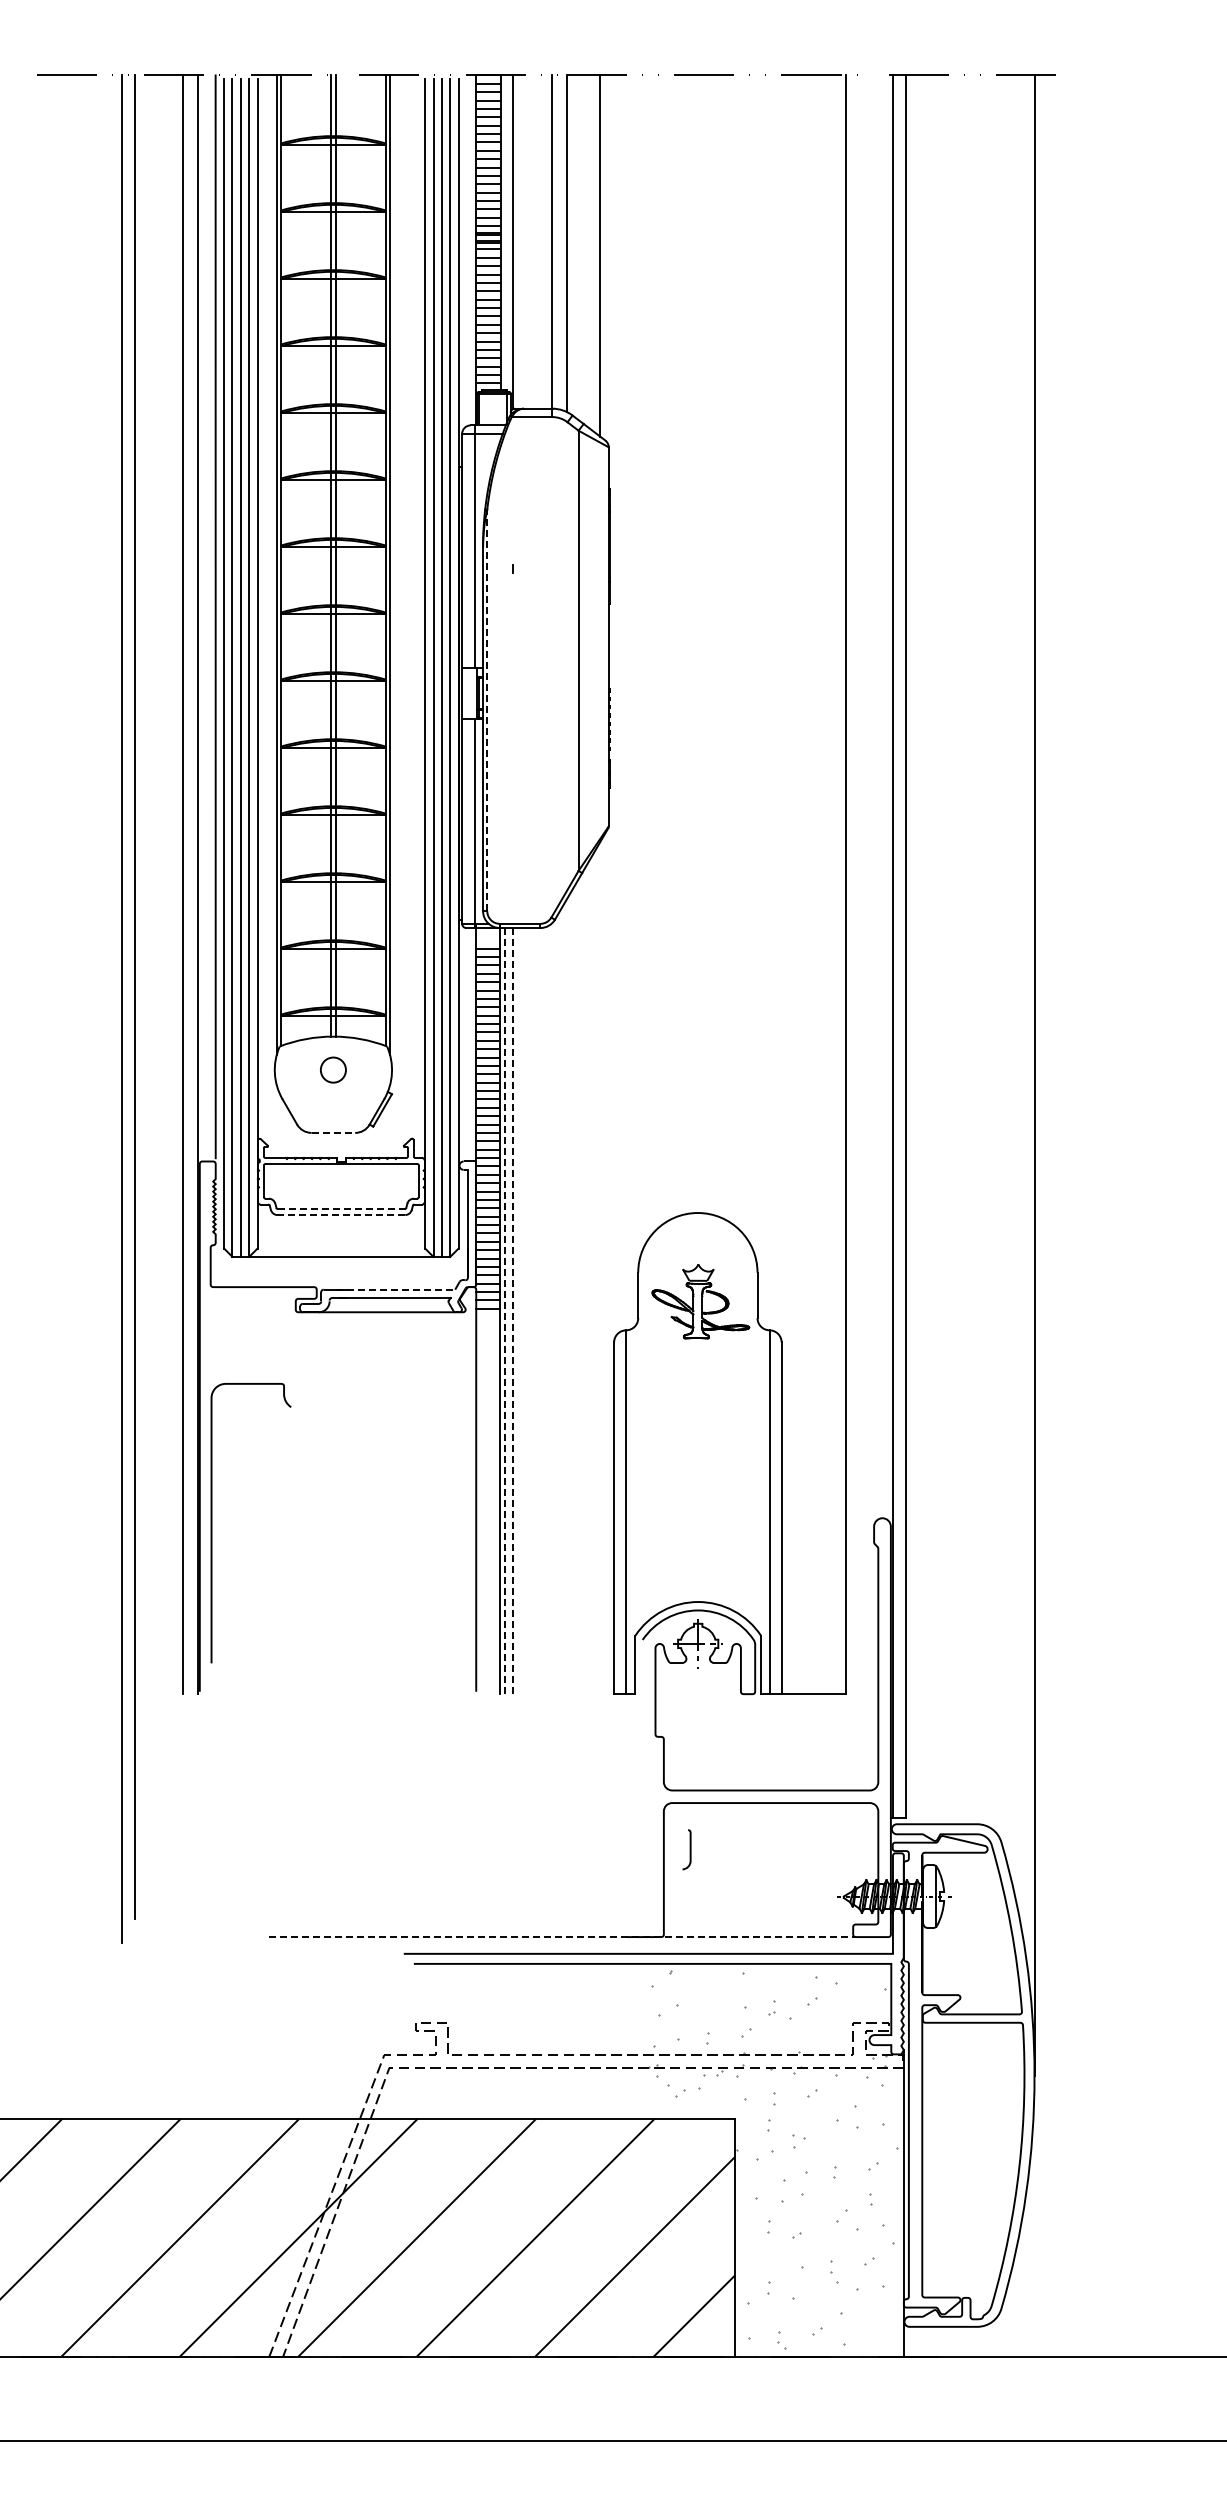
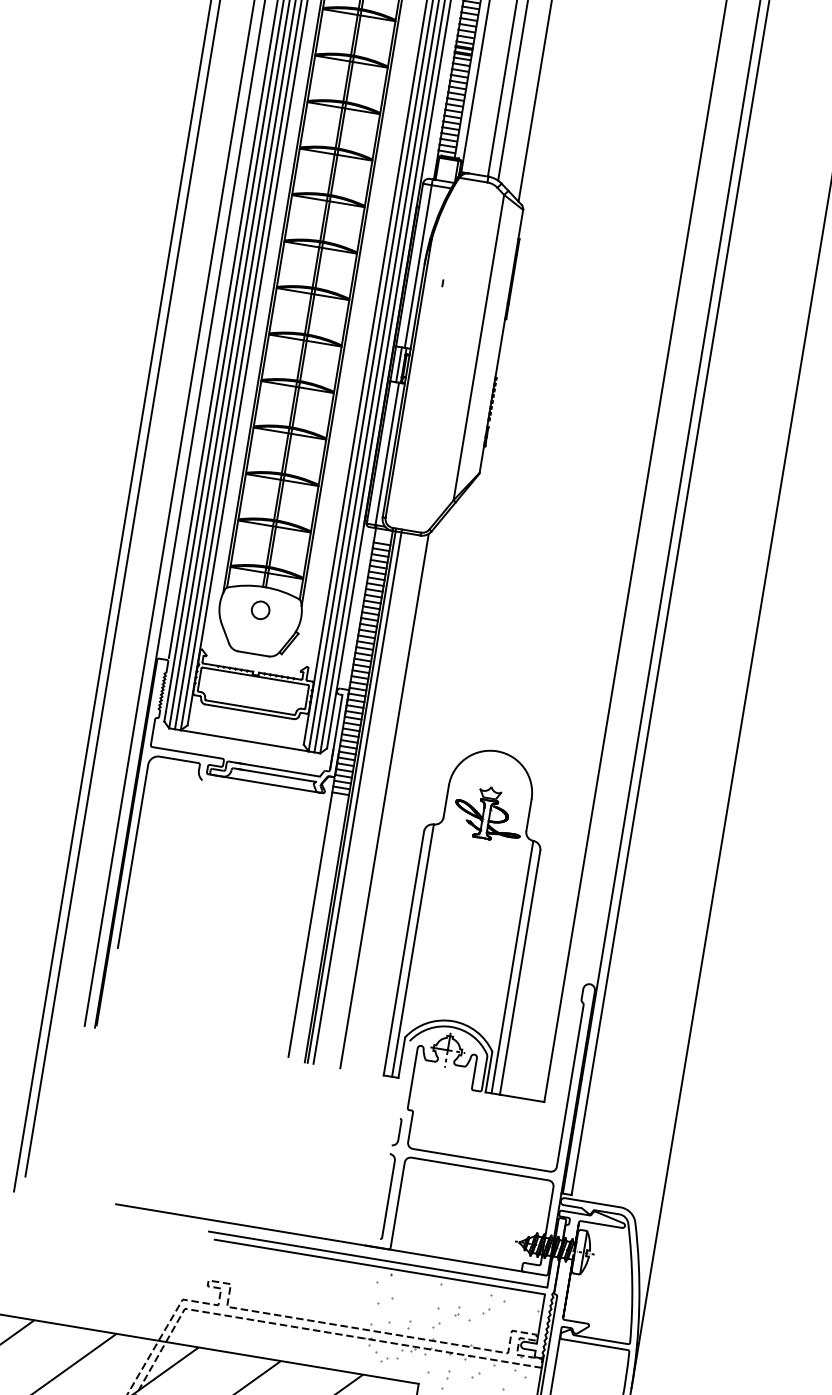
line: (470, 693) -> (399, 364), added
line: (487, 710) -> (408, 378), dashed -> solid
line: (333, 1132) -> (253, 653), dashed -> solid
line: (341, 1209) -> (250, 707), dashed -> solid
line: (341, 1215) -> (249, 712), dashed -> solid
line: (395, 1289) -> (278, 769), dashed -> solid
line: (504, 1308) -> (351, 795), dashed -> solid
line: (512, 1308) -> (357, 796), dashed -> solid
line: (551, 1308) -> (384, 800), added
curve: (212, 1523) -> (134, 851), moved
curve: (689, 1849) -> (398, 1132), moved
curve: (648, 1863) -> (388, 1196), added
line: (562, 1937) -> (319, 1238), dashed -> solid

